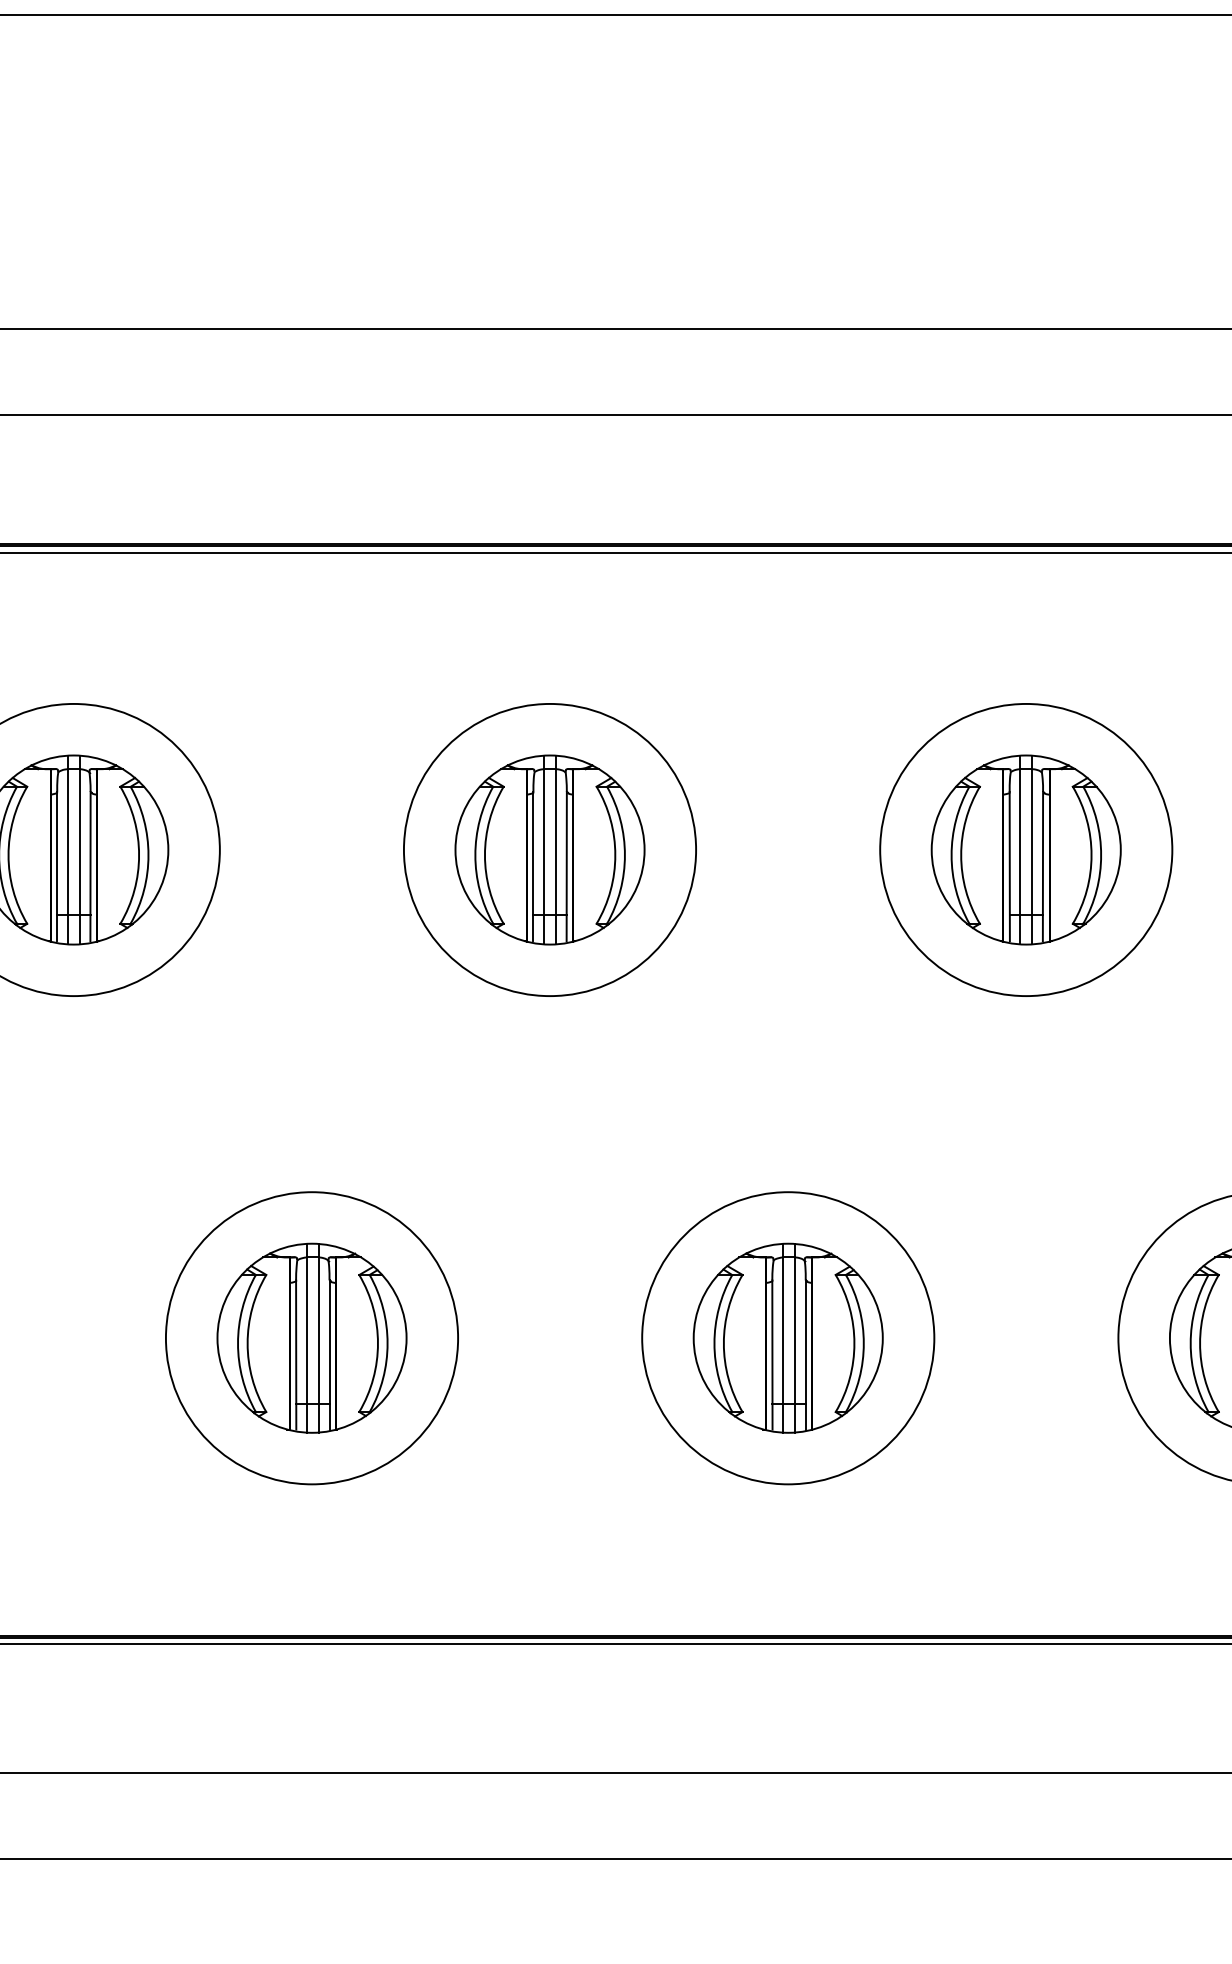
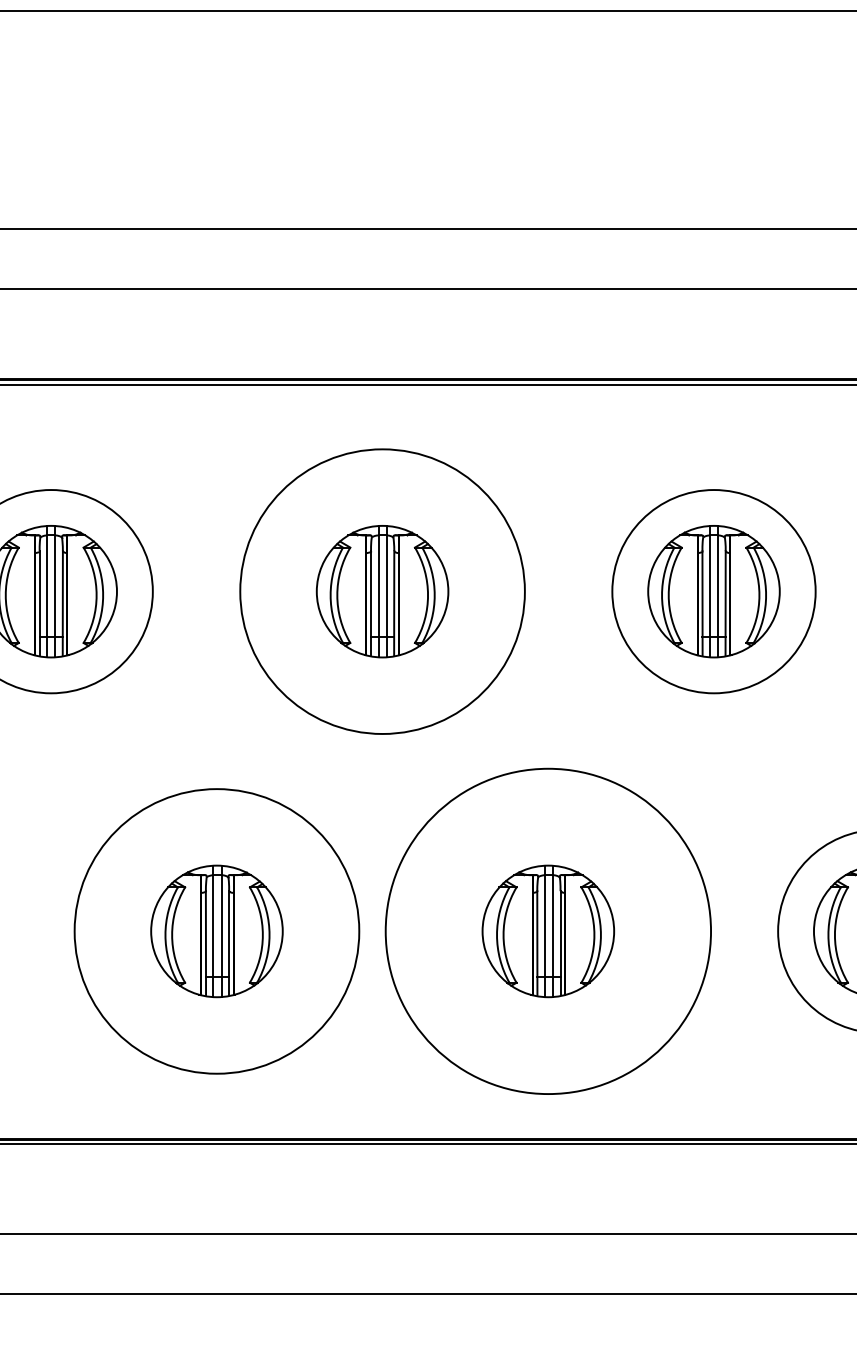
circle: (549, 849) -> (382, 591), size x1.4
circle: (311, 1338) -> (216, 931), size x1.4
circle: (788, 1338) -> (548, 931), size x1.6

